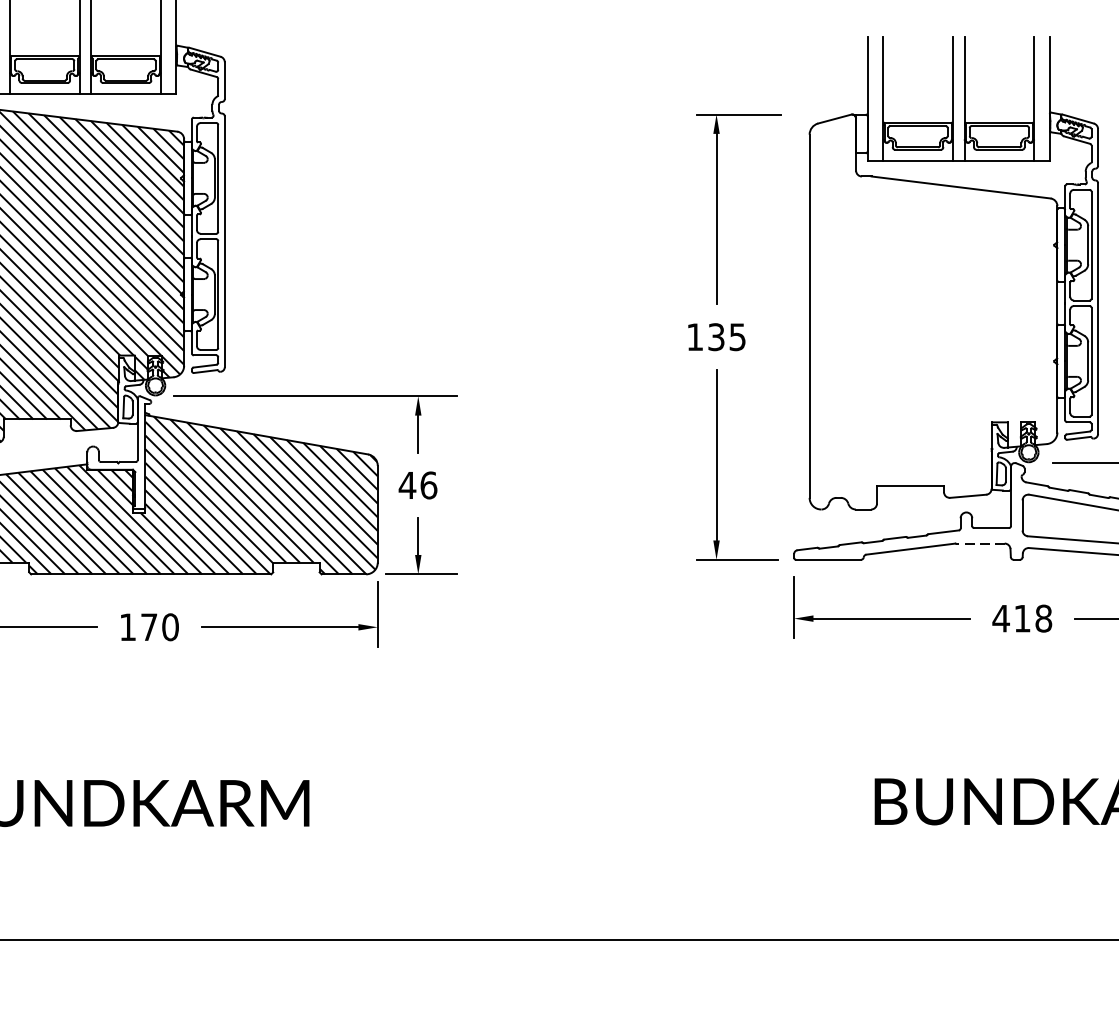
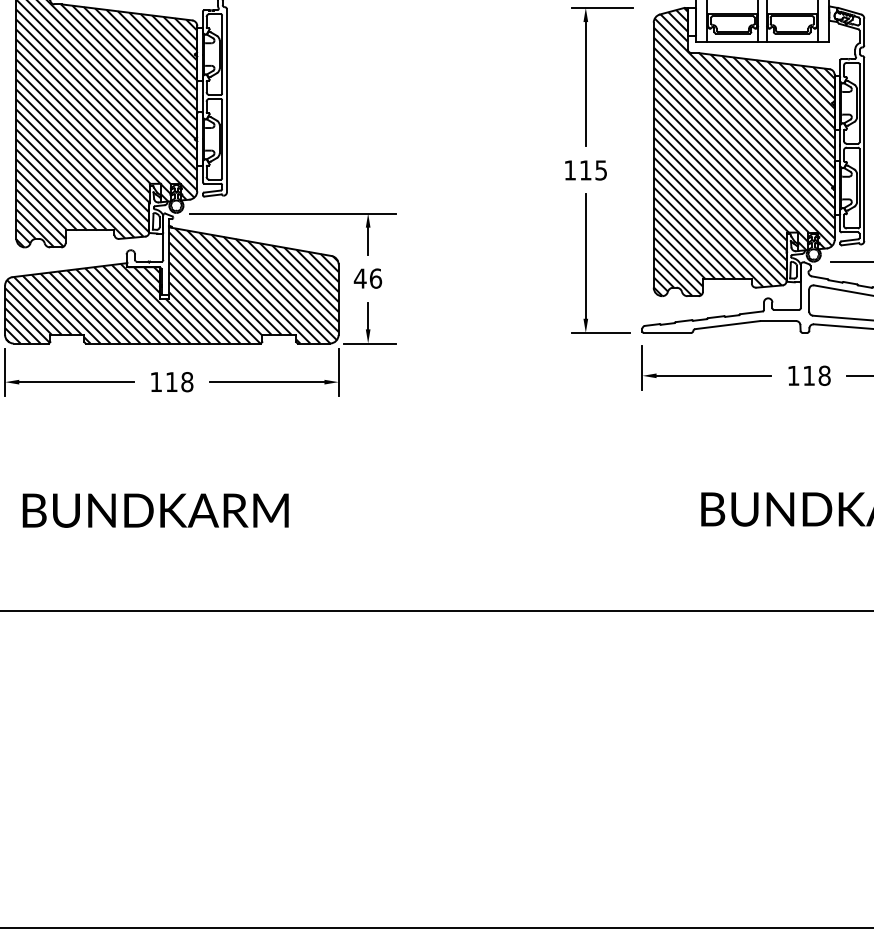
hatch: (932, 312) -> (743, 152), added
text: (716, 337) -> (585, 170), 135 -> 115
line: (980, 544) -> (778, 321), dashed -> solid
text: (1001, 618) -> (793, 375), 418 -> 118
text: (159, 626) -> (179, 381), 170 -> 118

